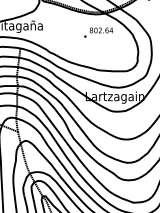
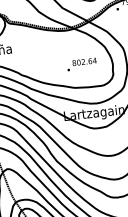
text: (98, 32) -> (81, 64), moved

